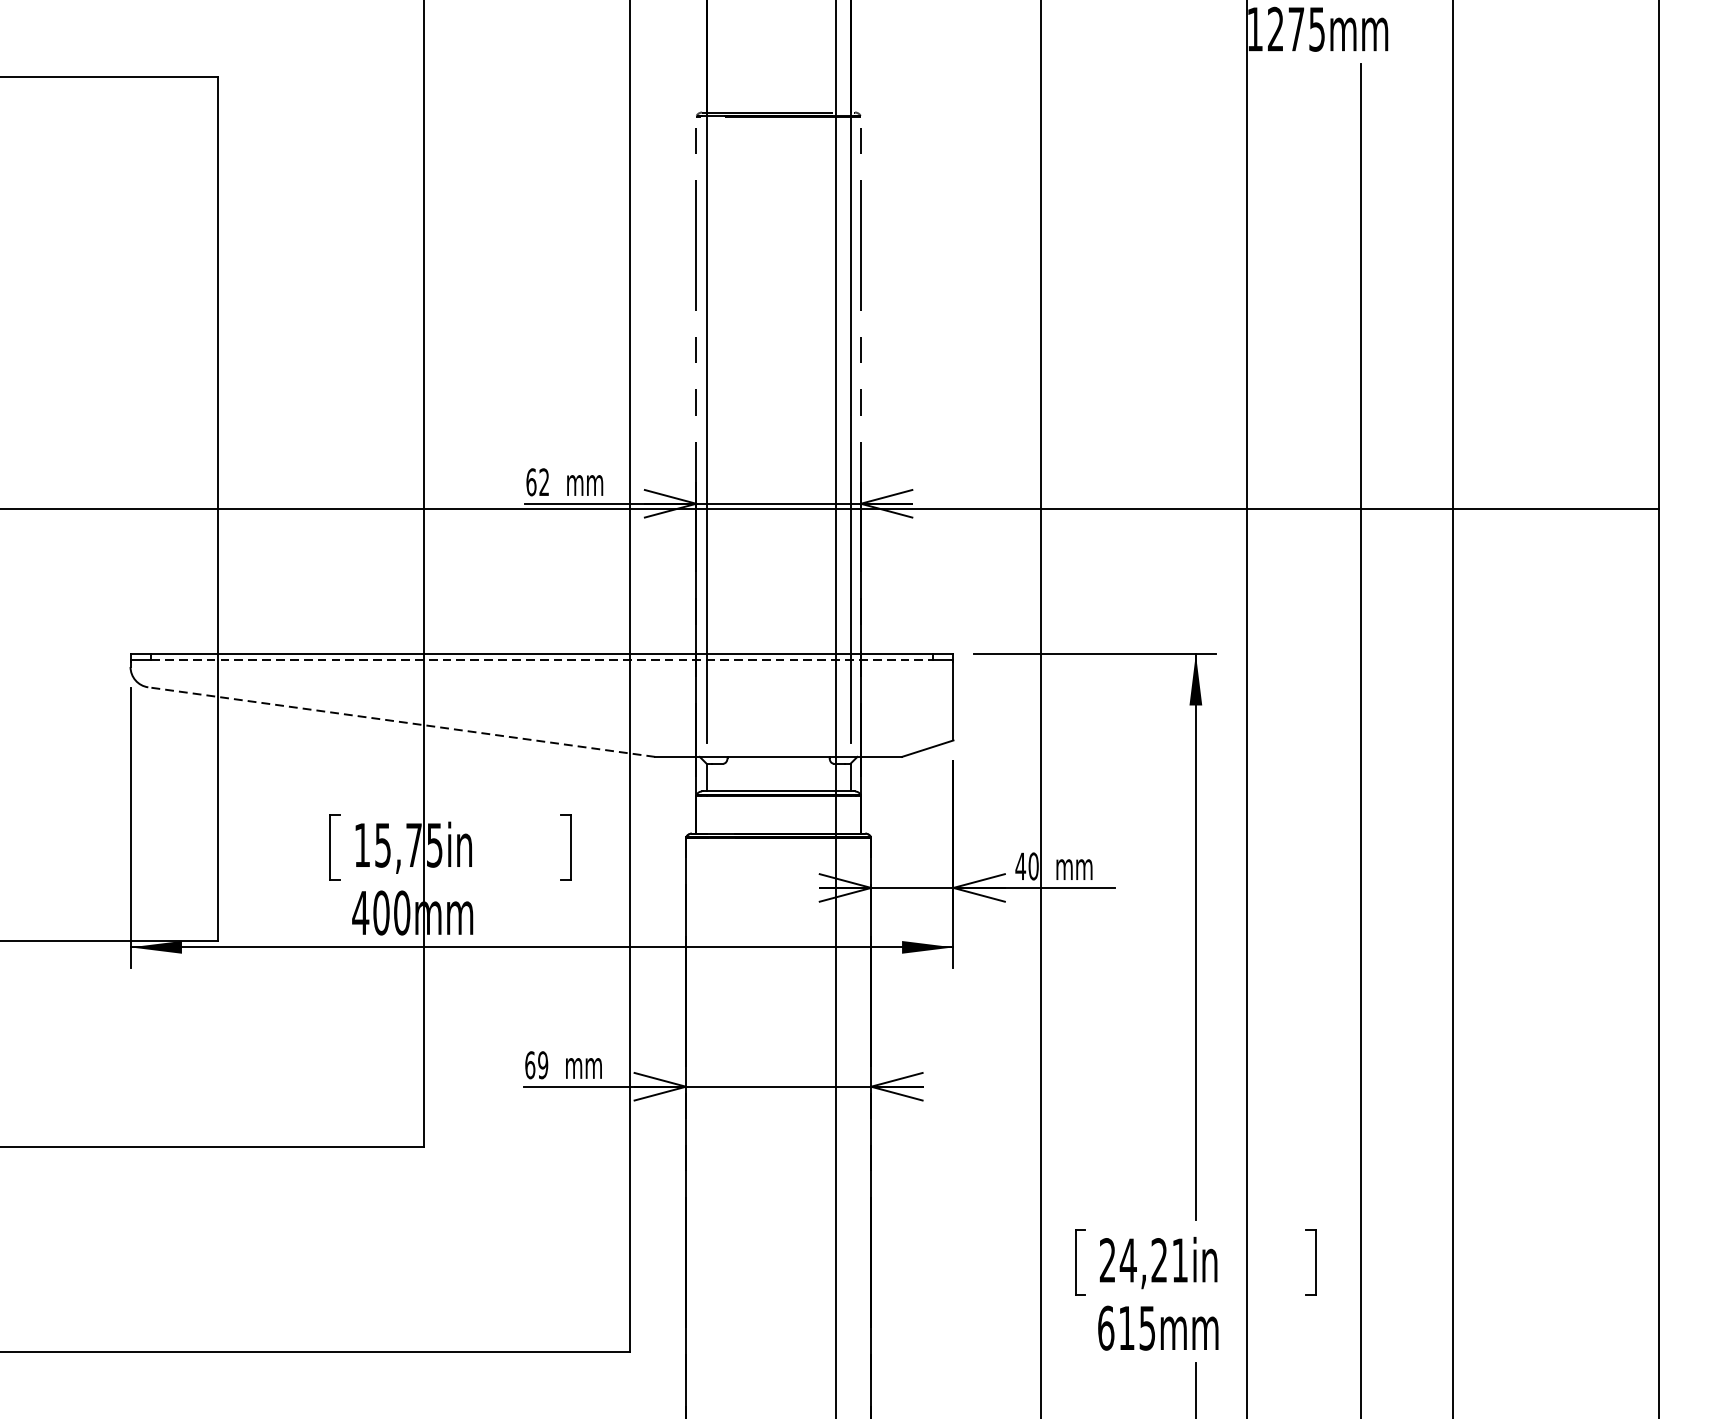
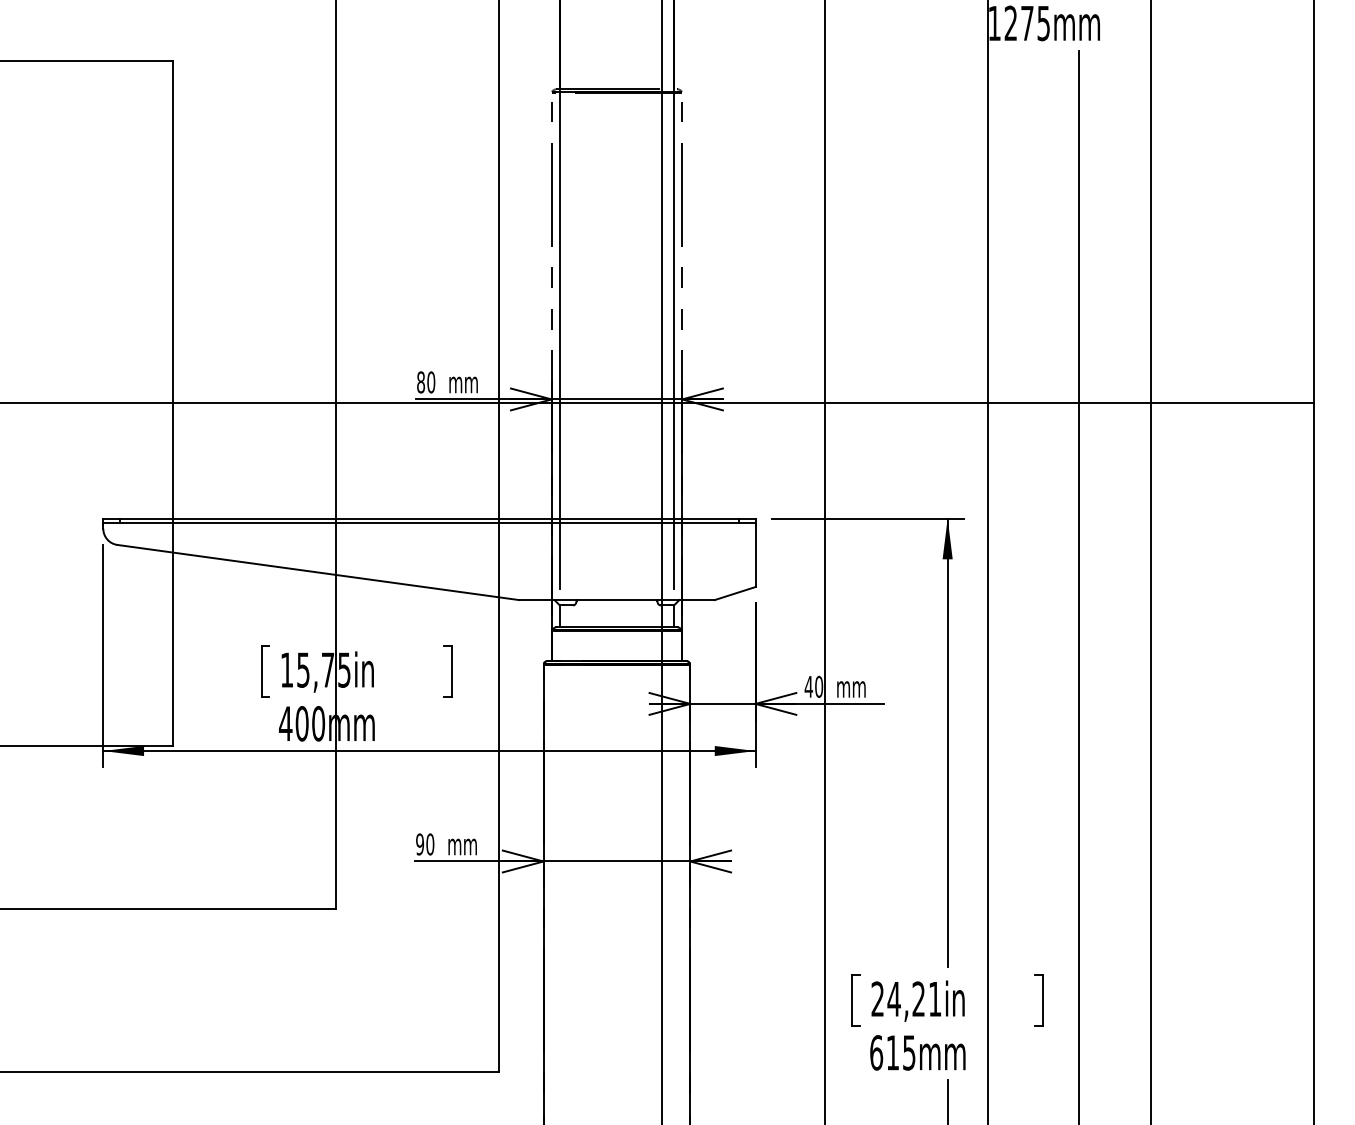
text: (538, 482) -> (426, 382), 62 -> 80
line: (542, 660) -> (429, 523), dashed -> solid
line: (402, 722) -> (318, 572), dashed -> solid
text: (537, 1065) -> (425, 844), 69 -> 90

